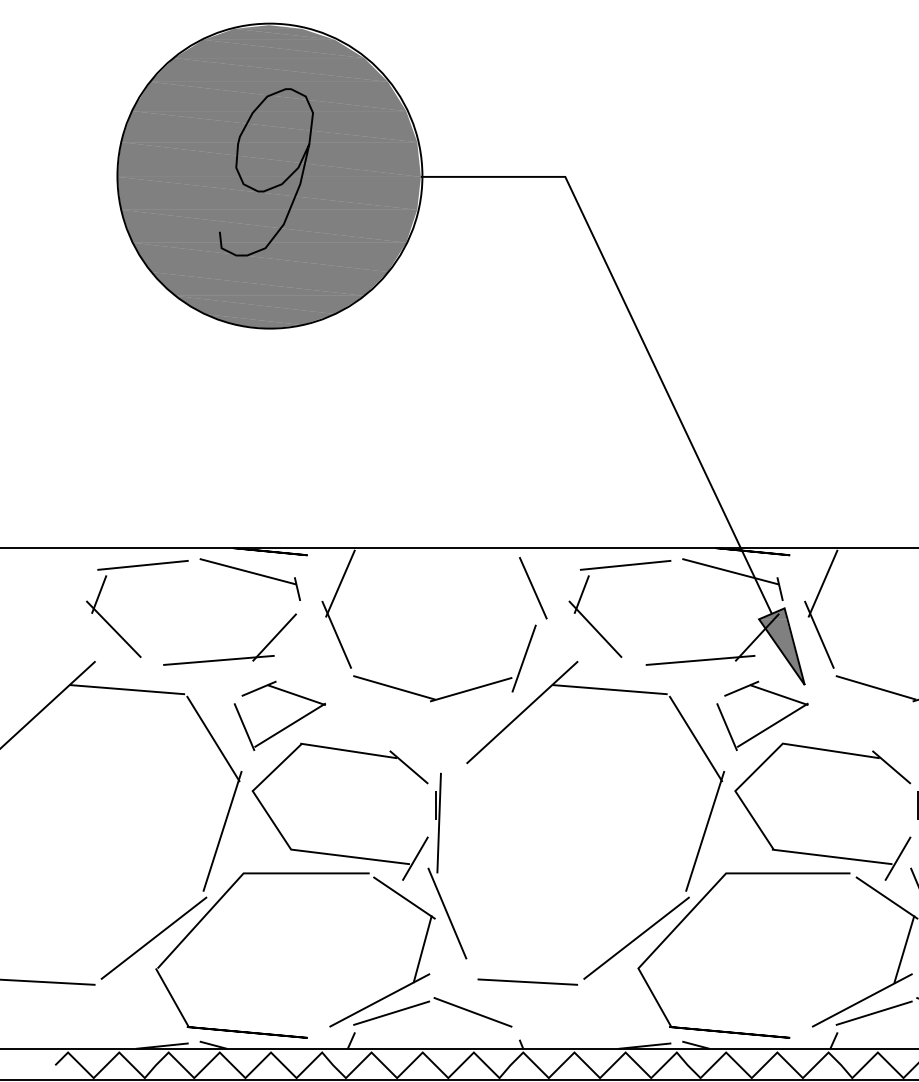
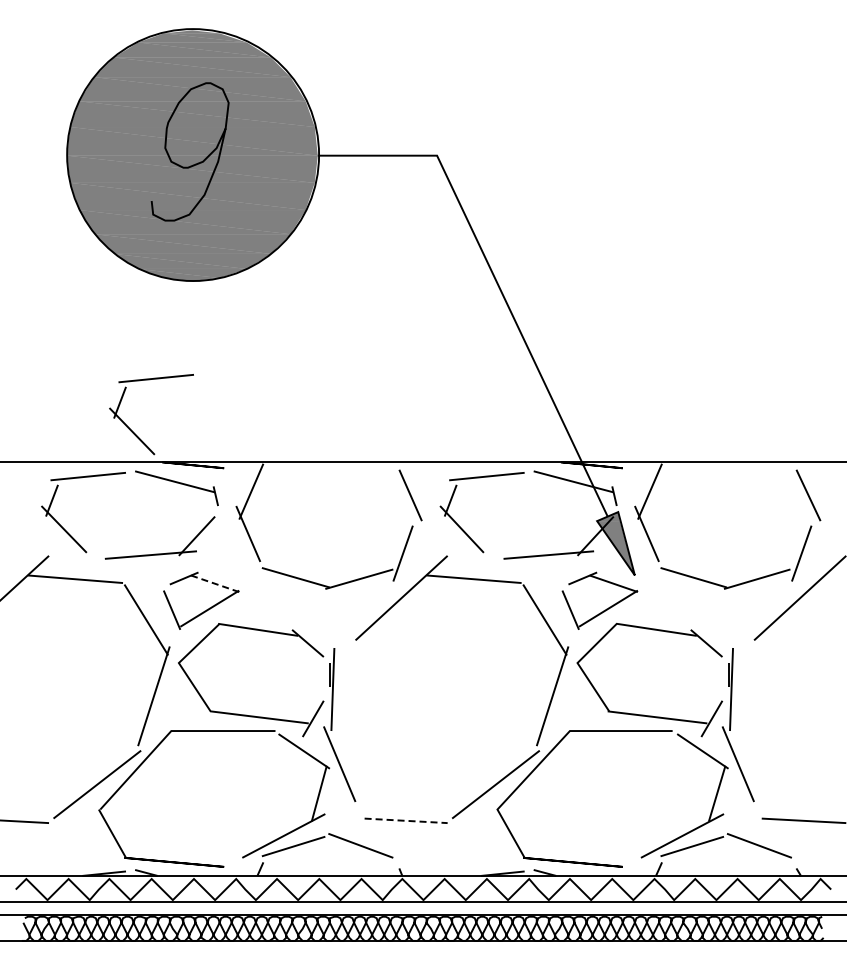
part: (197, 510) -> (133, 431), added
line: (297, 694) -> (215, 583), solid -> dashed
line: (528, 981) -> (406, 820), solid -> dashed

